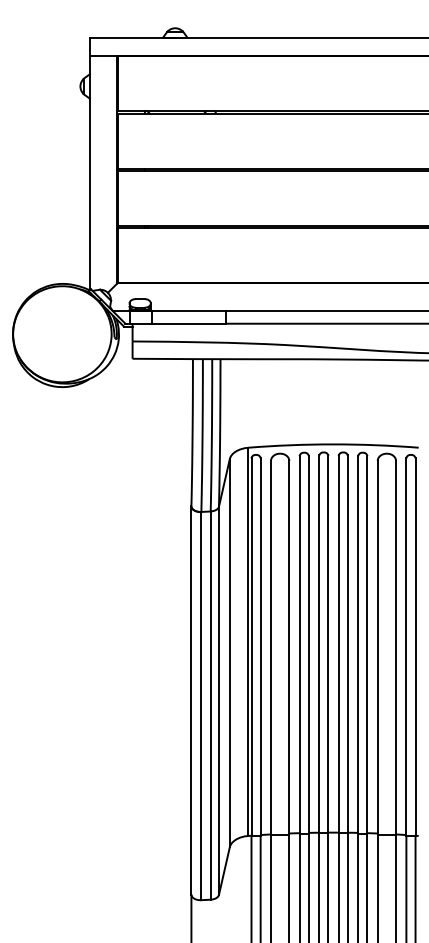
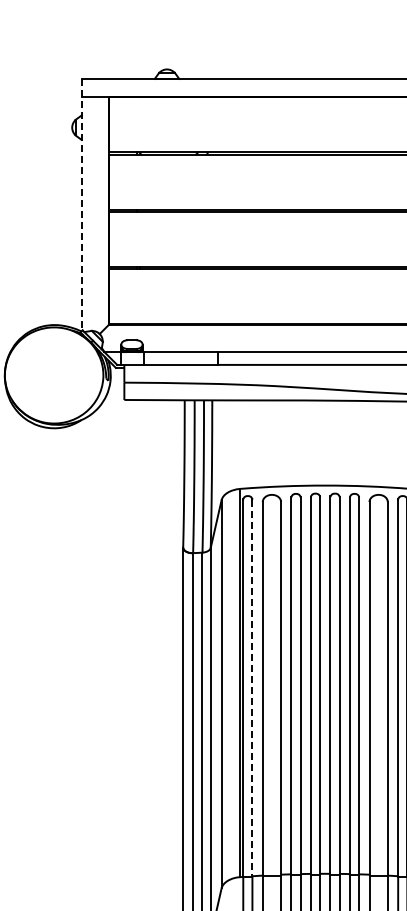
line: (89, 164) -> (81, 205), solid -> dashed
line: (260, 647) -> (252, 688), solid -> dashed

